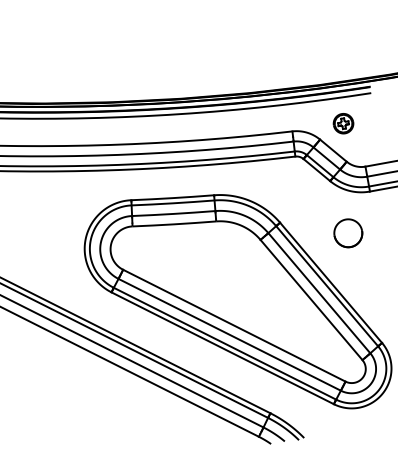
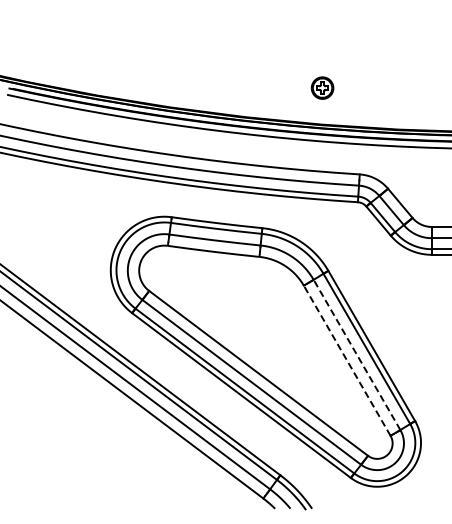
part: (343, 123) -> (322, 87), moved
part: (347, 233) -> (399, 295), removed
line: (319, 292) -> (357, 354), solid -> dashed
line: (311, 299) -> (347, 360), solid -> dashed

